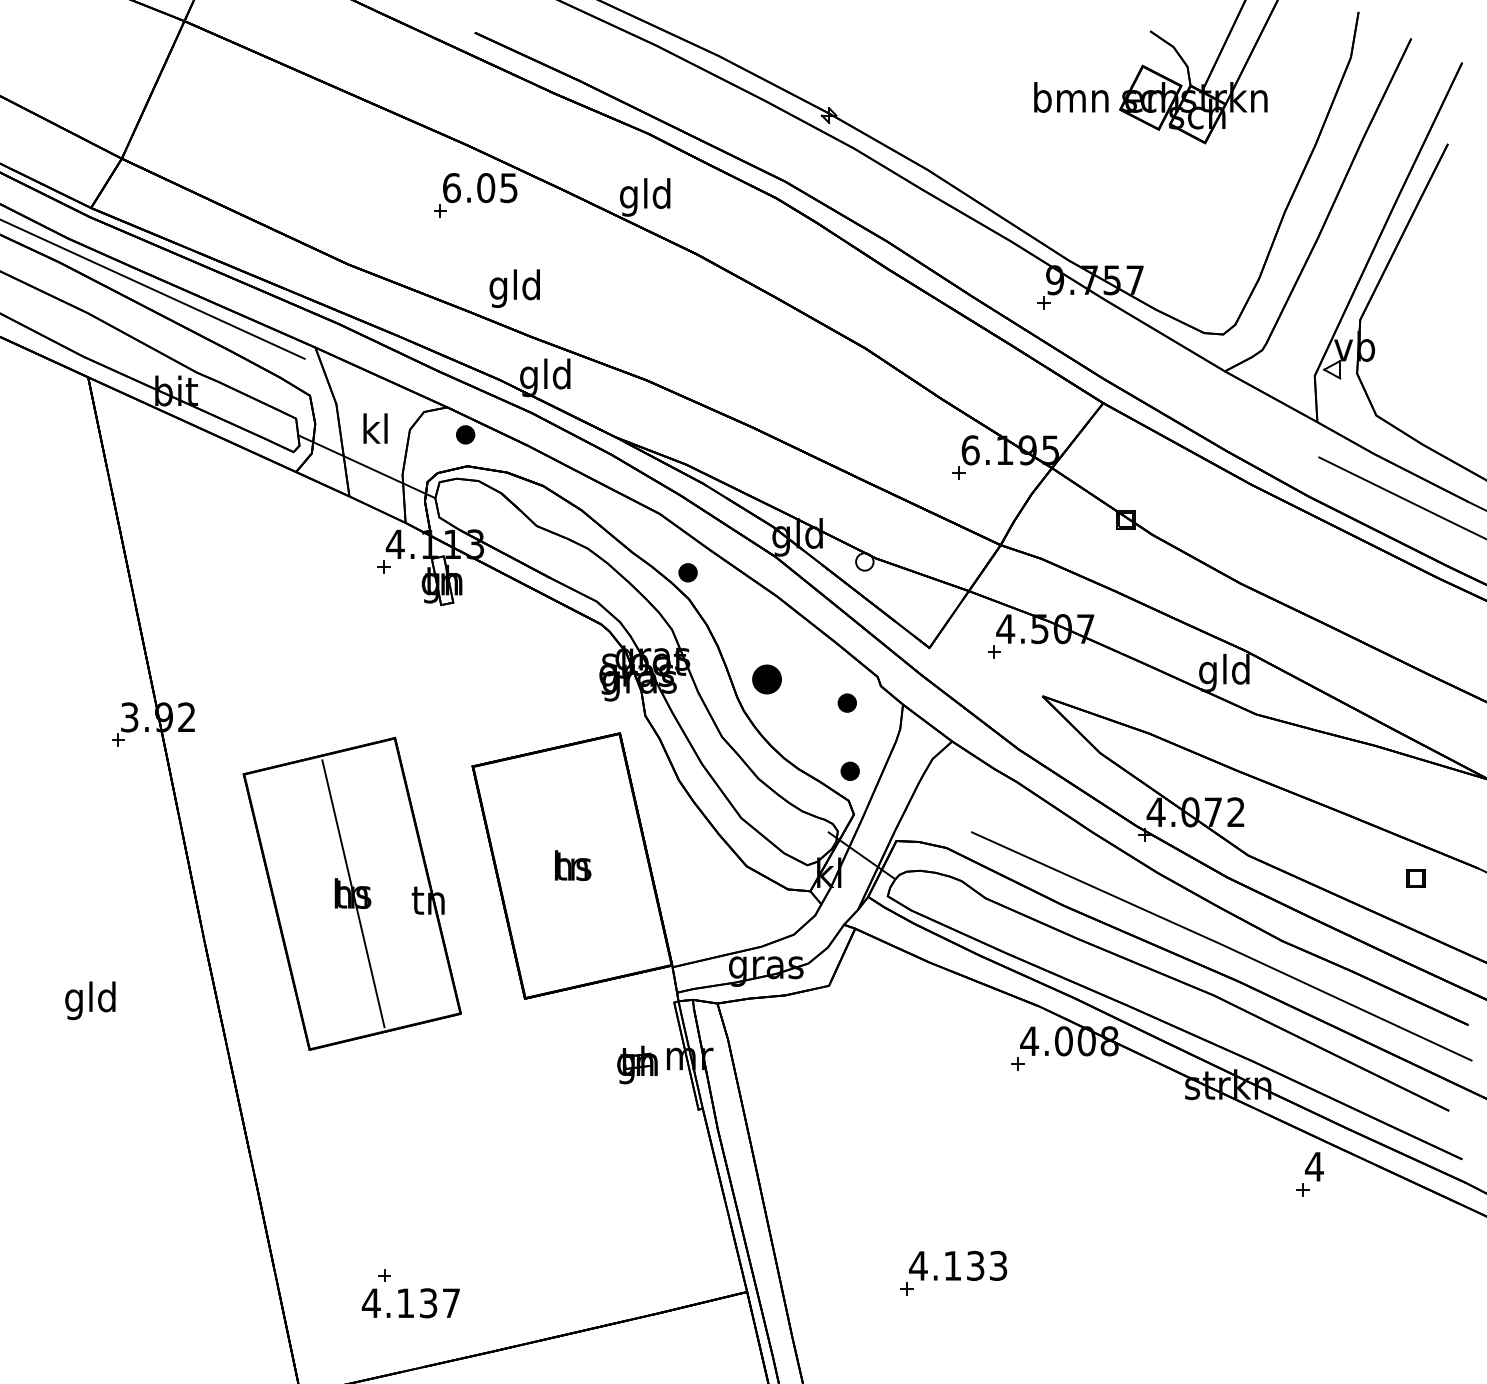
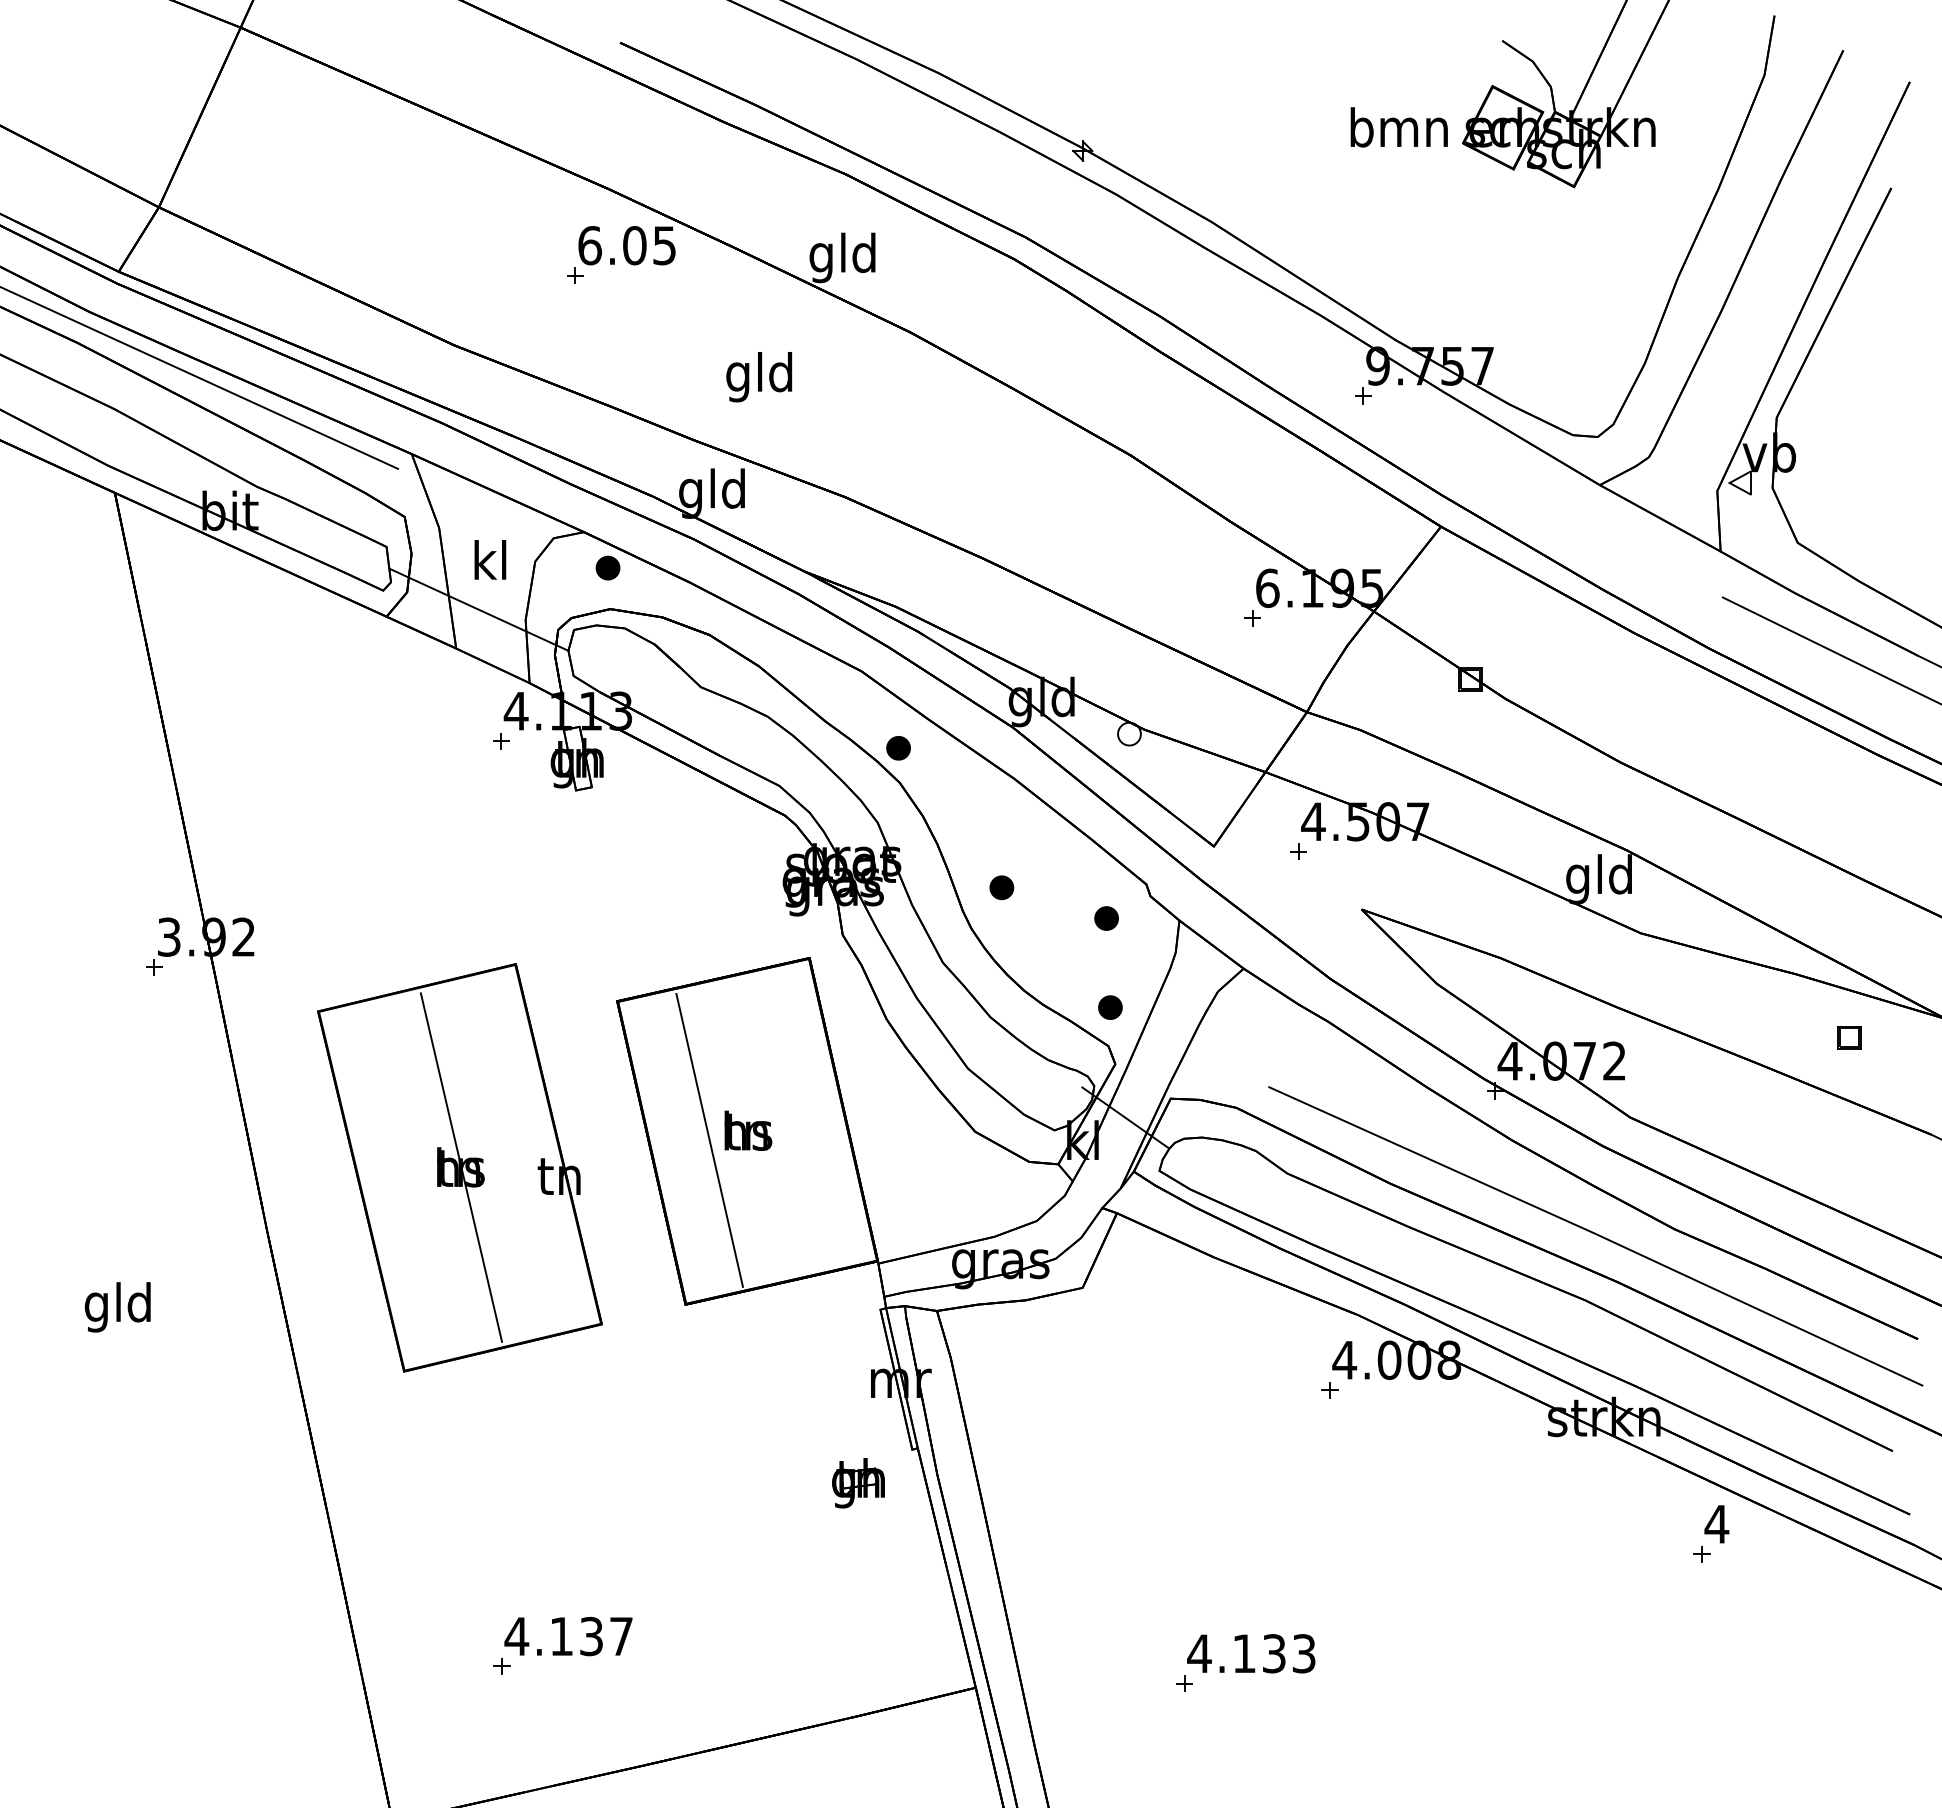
text: (514, 288) -> (759, 377), moved
part: (766, 679) -> (1001, 887), size x0.62
line: (543, 872) -> (709, 1139), added
part: (1415, 878) -> (1849, 1037), moved
part: (637, 1065) -> (858, 1483), moved
text: (410, 1303) -> (568, 1636), moved

